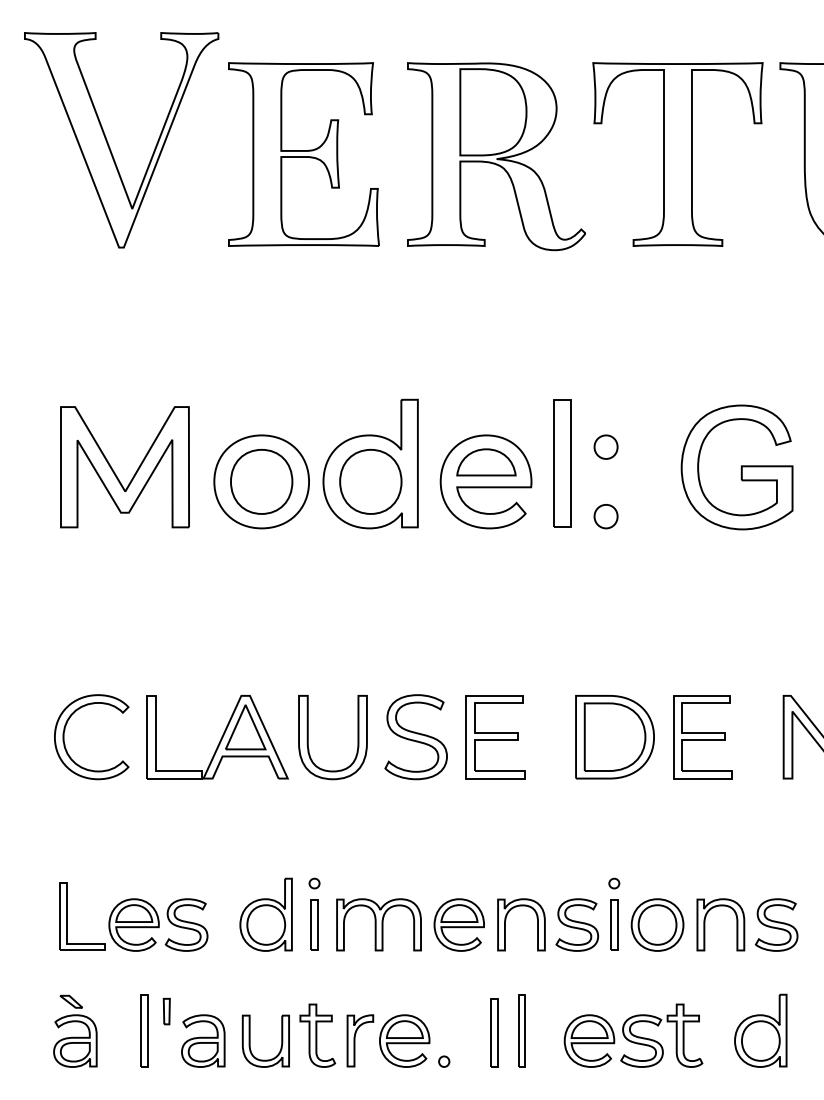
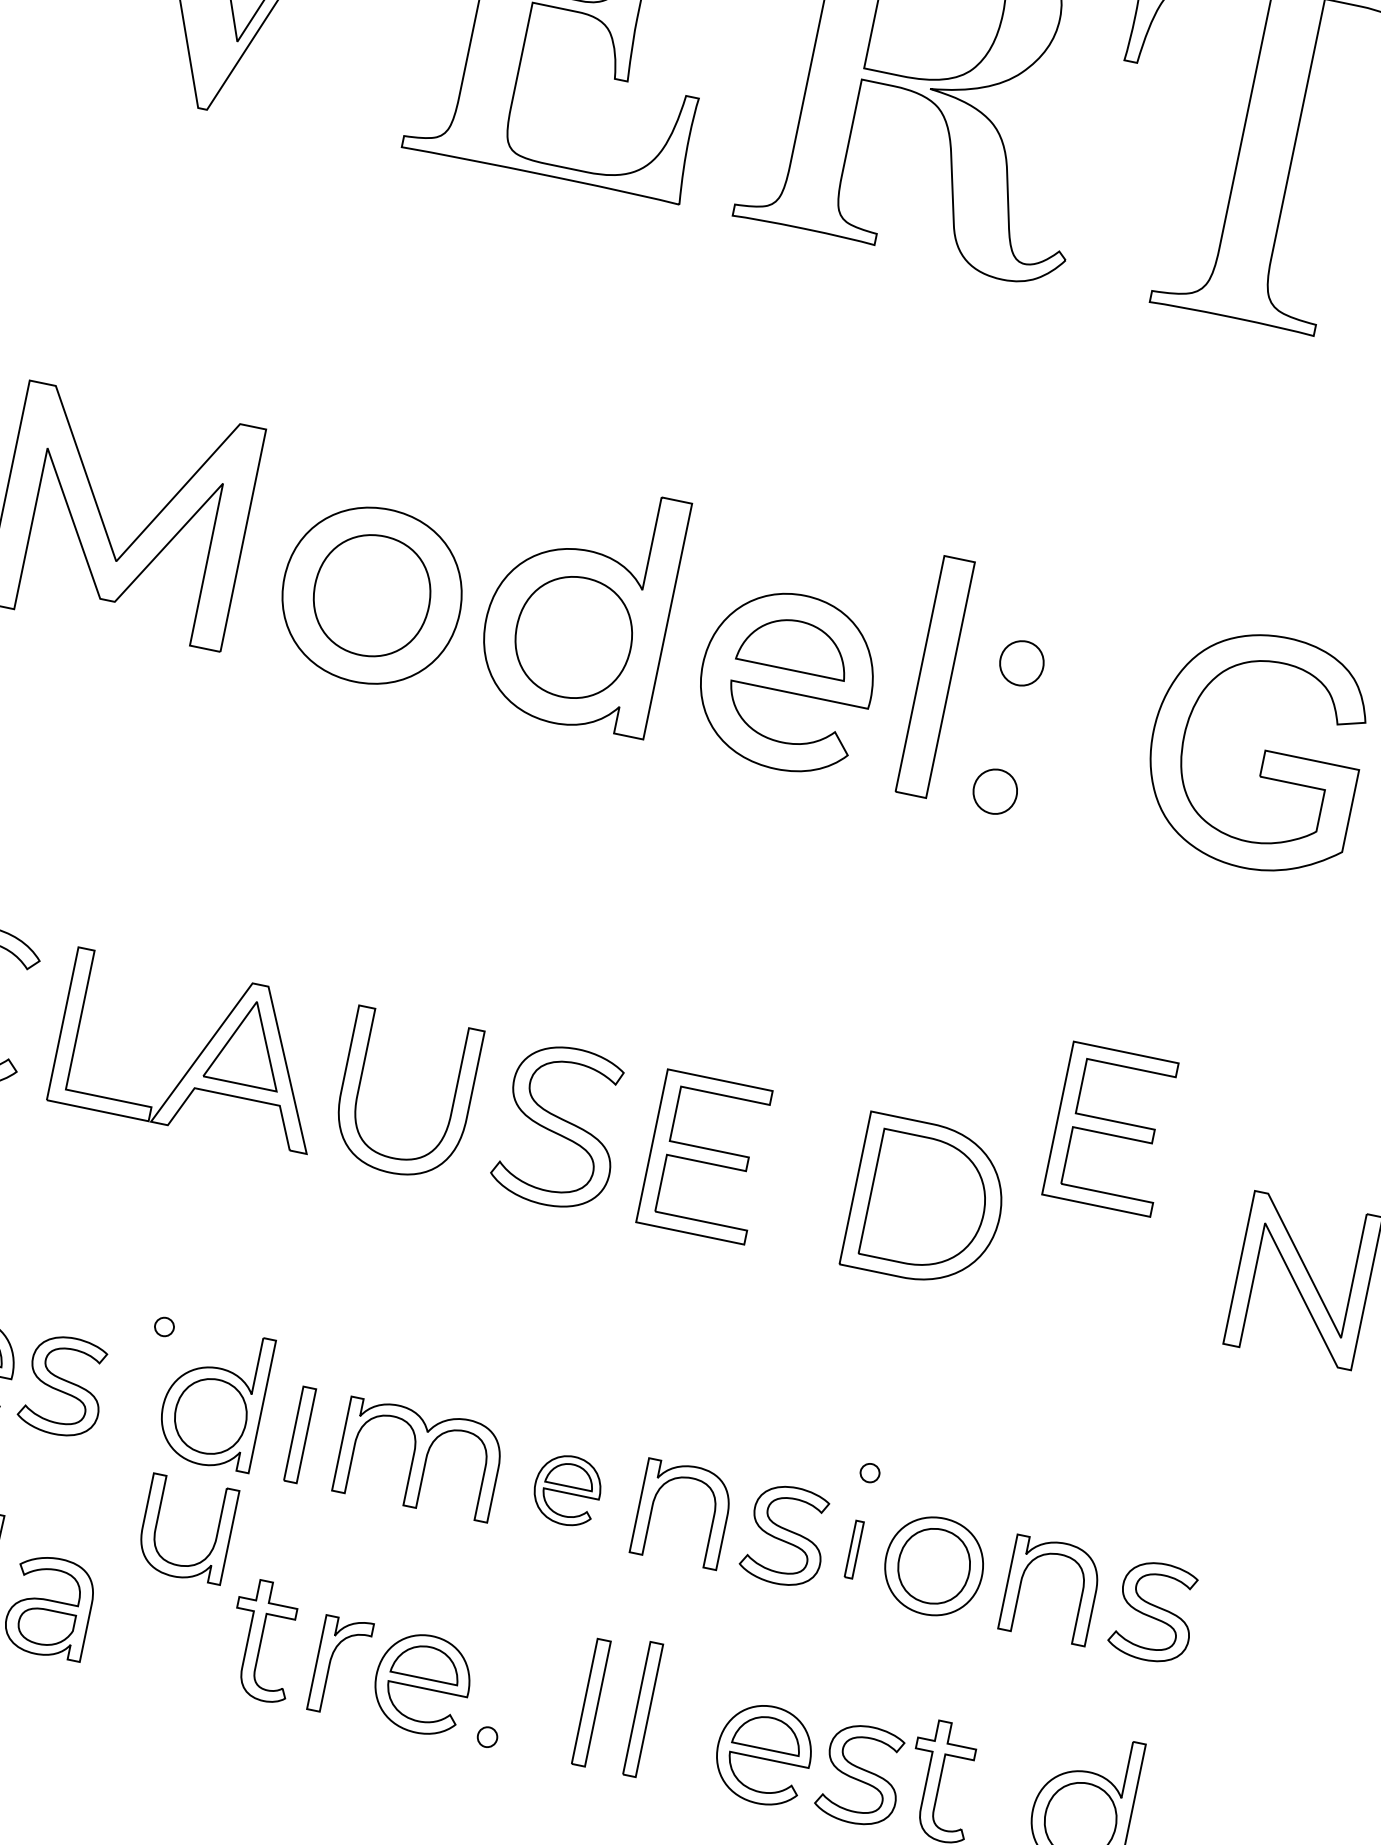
part: (702, 737) -> (1111, 1129), moved
part: (314, 883) -> (164, 1326), moved
part: (458, 924) -> (566, 1489), size x0.7
part: (614, 924) -> (854, 1548), size x0.6
part: (250, 1040) -> (158, 1522), moved

